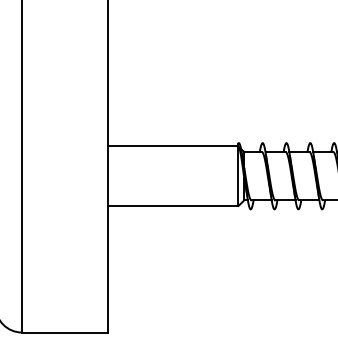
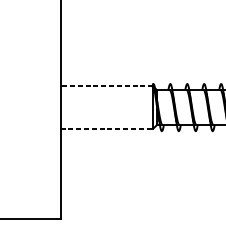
line: (172, 146) -> (106, 86), solid -> dashed
line: (173, 206) -> (107, 129), solid -> dashed

